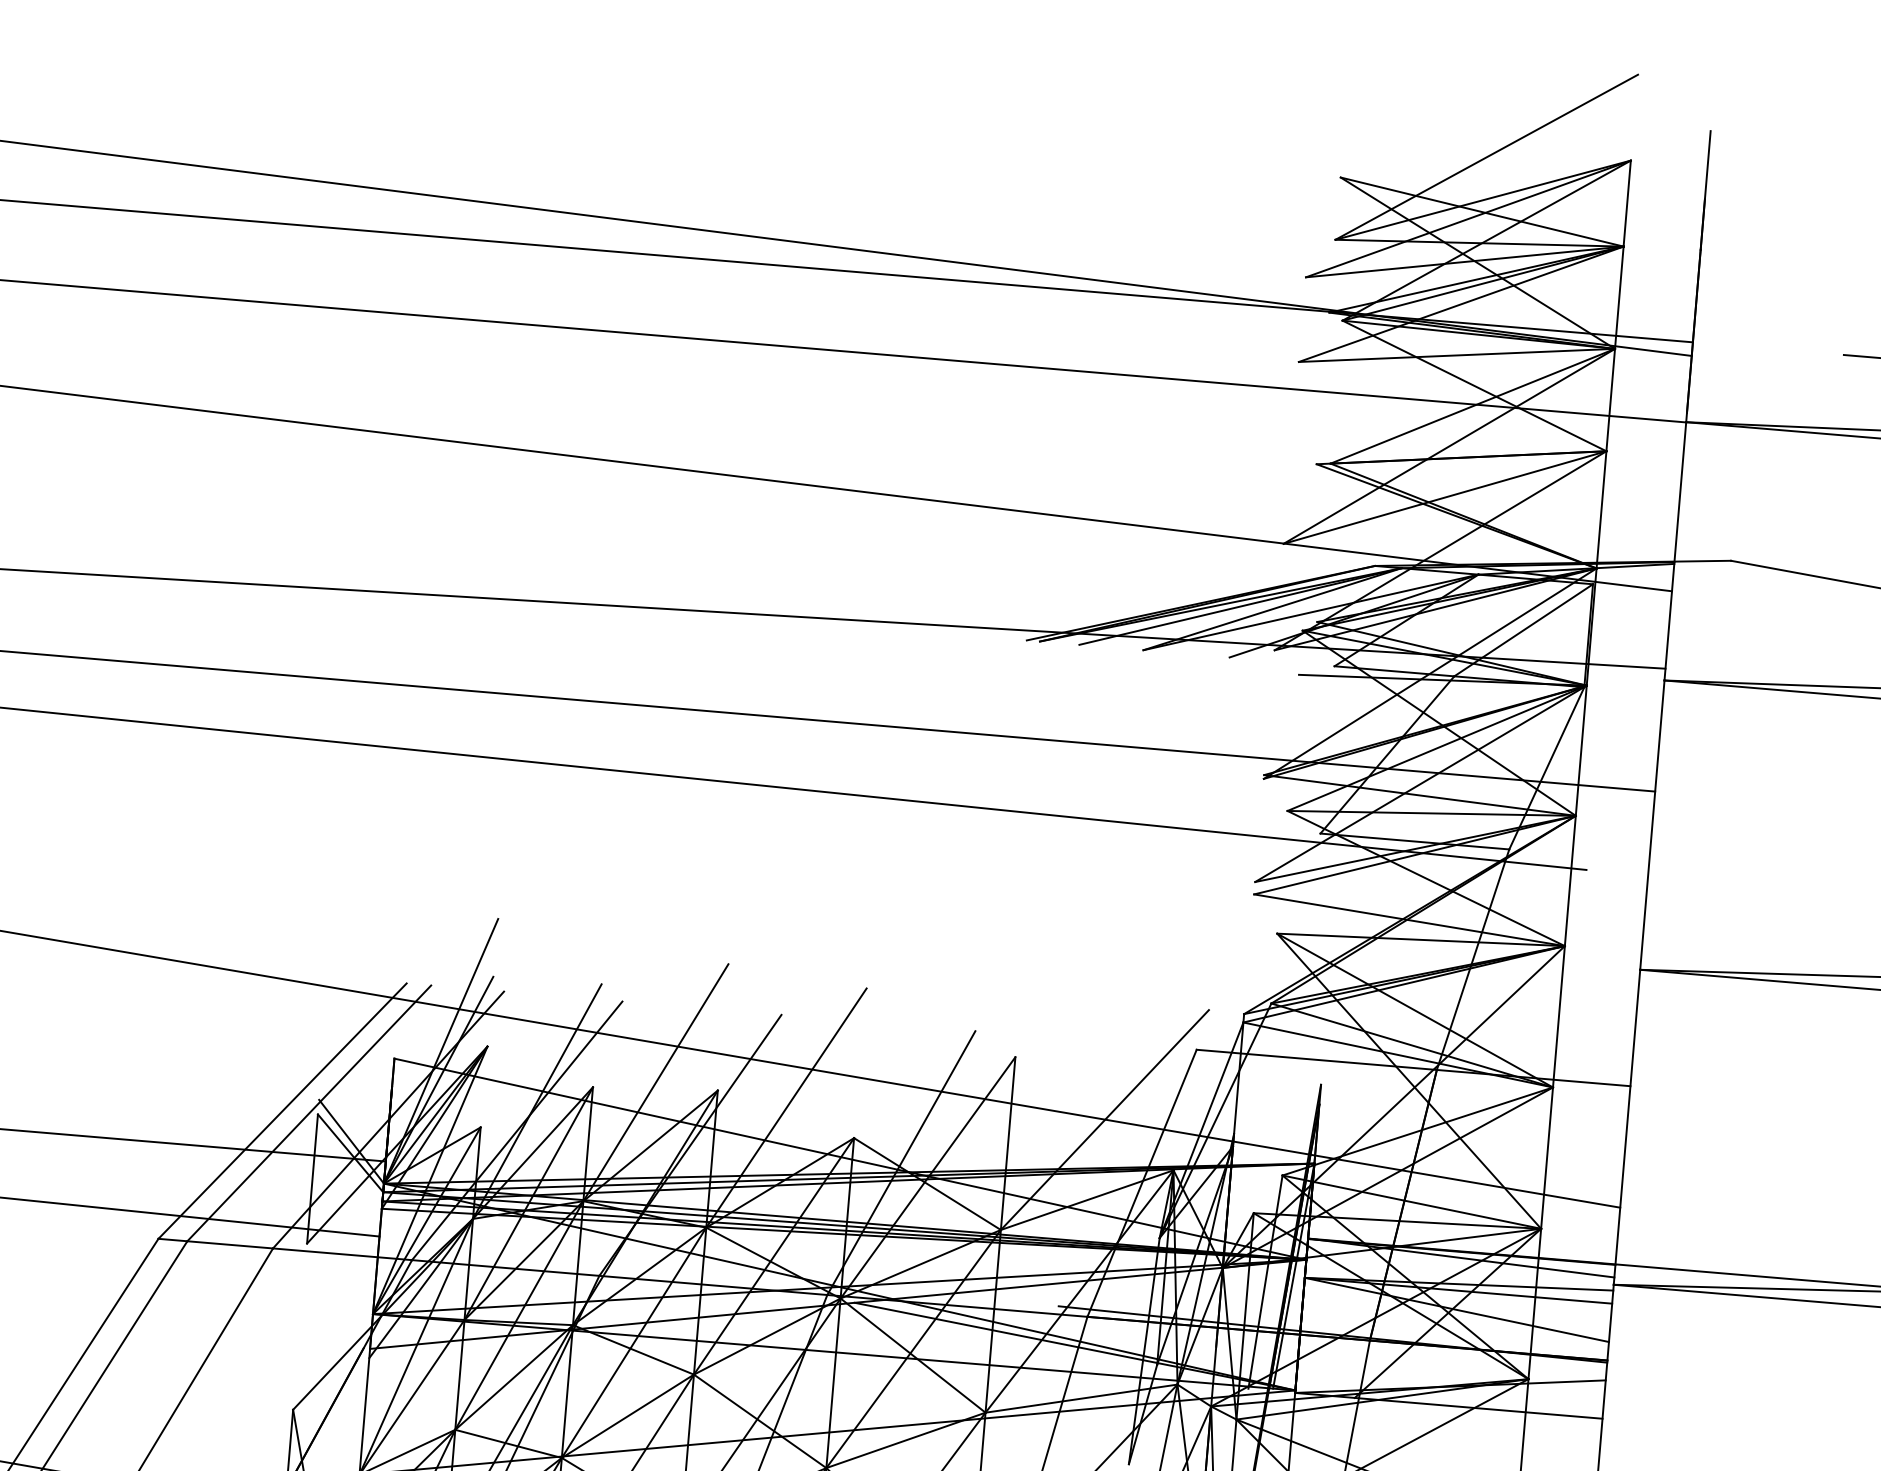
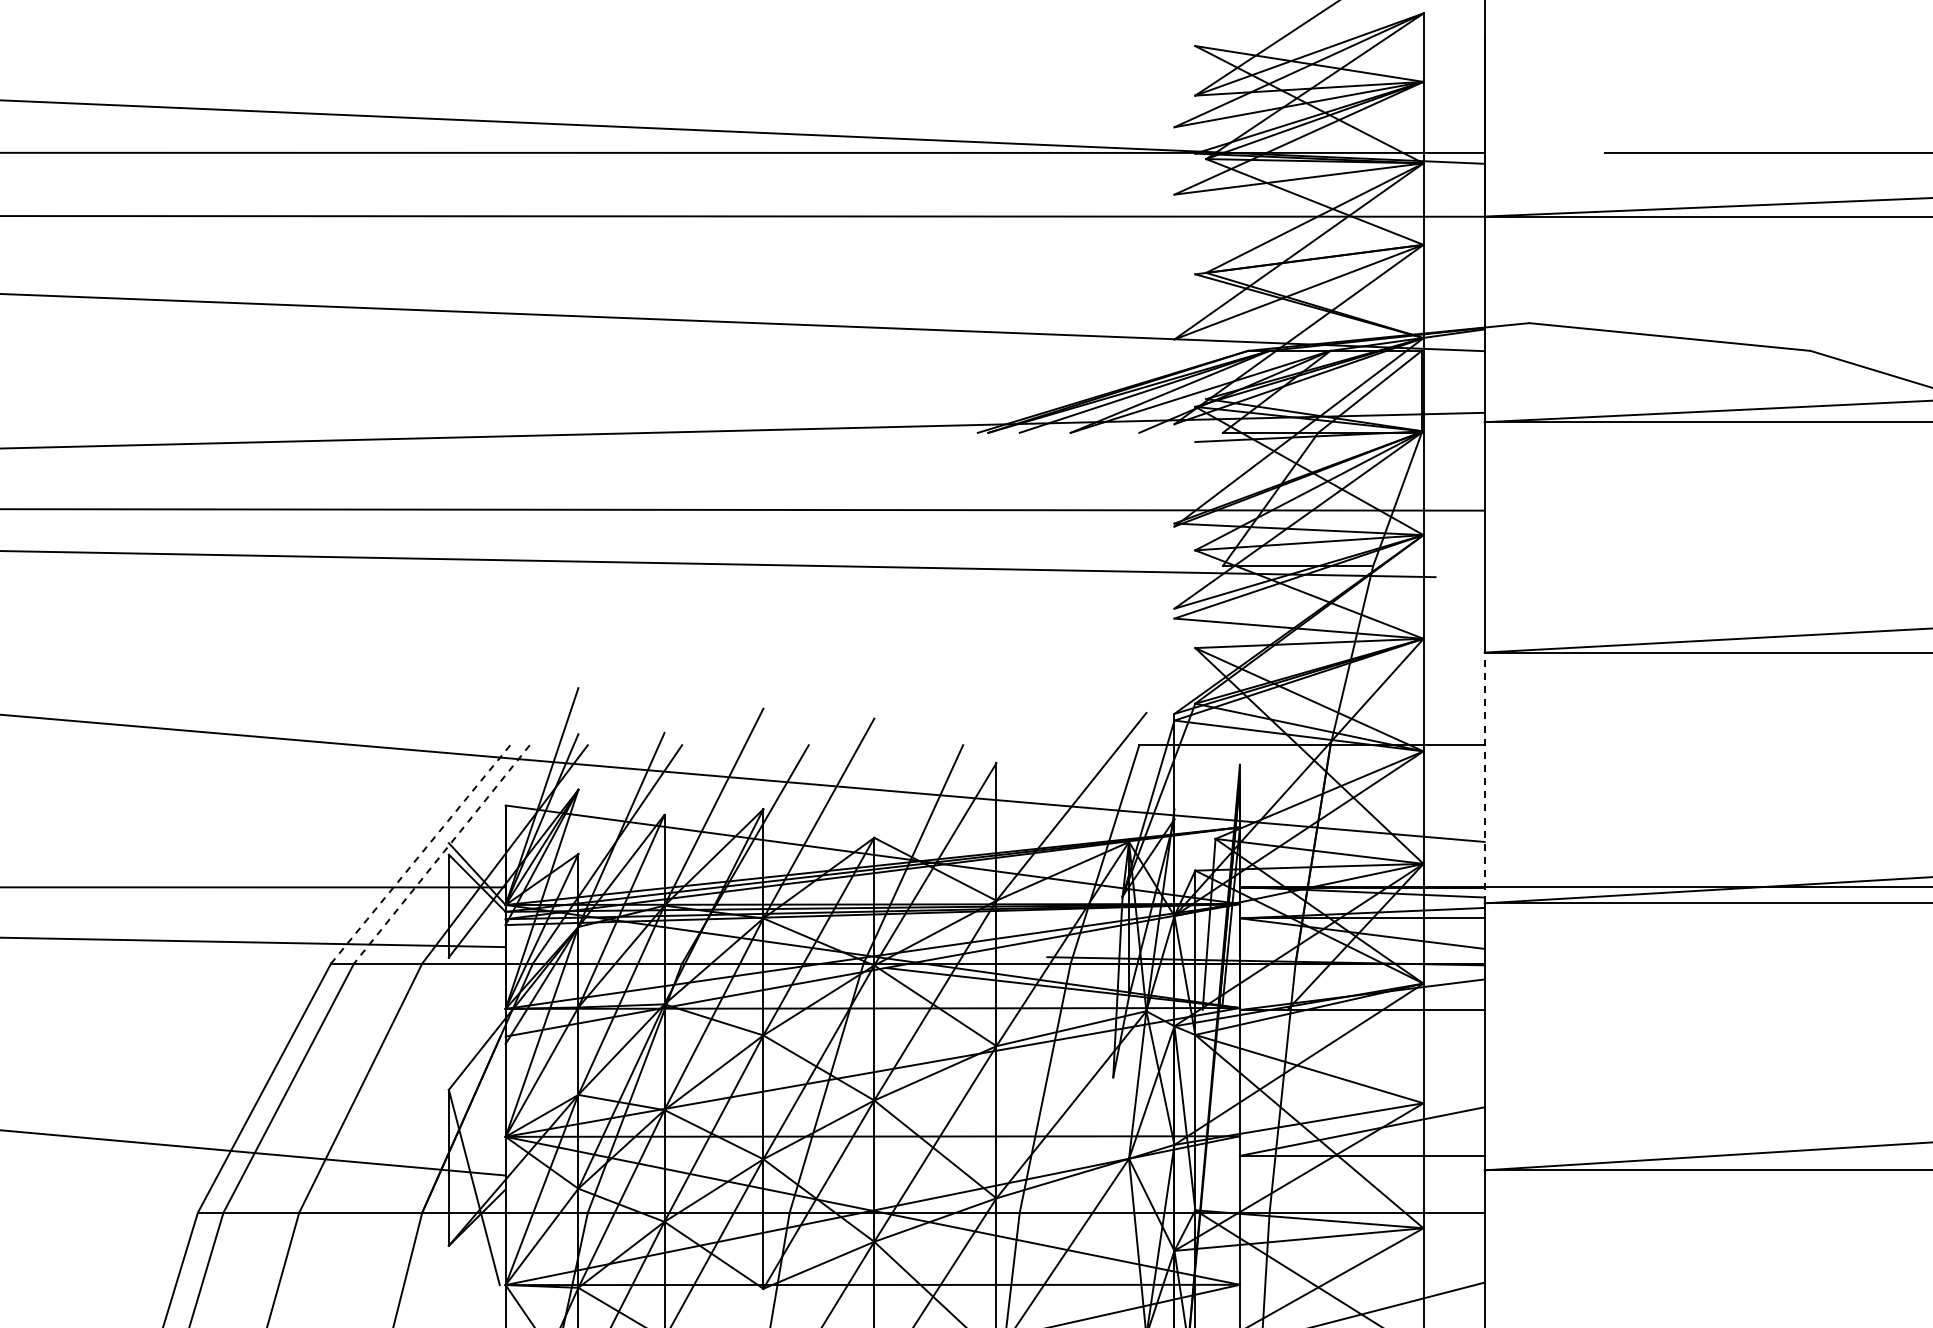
line: (282, 1111) -> (420, 854), solid -> dashed
line: (308, 1113) -> (441, 854), solid -> dashed
line: (1626, 1126) -> (1484, 777), solid -> dashed

